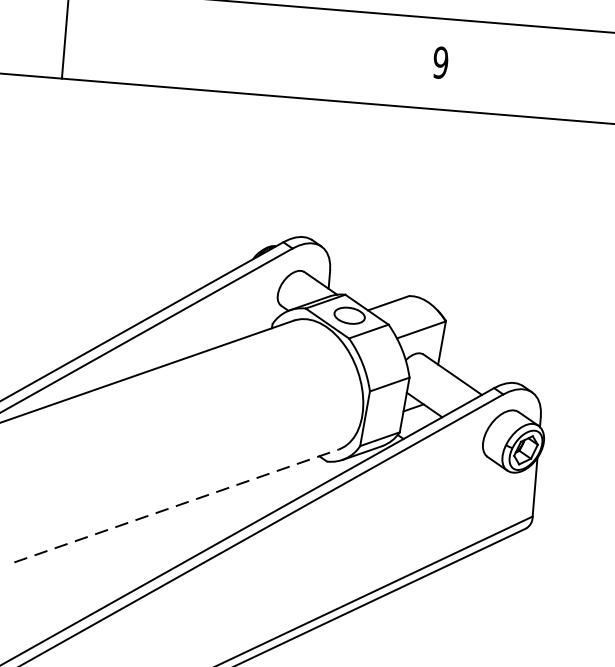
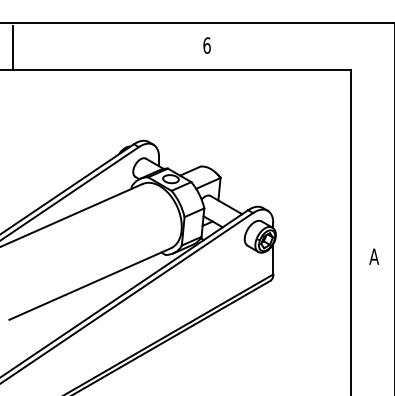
text: (439, 62) -> (206, 45), 9 -> 6
line: (177, 504) -> (90, 283), dashed -> solid

